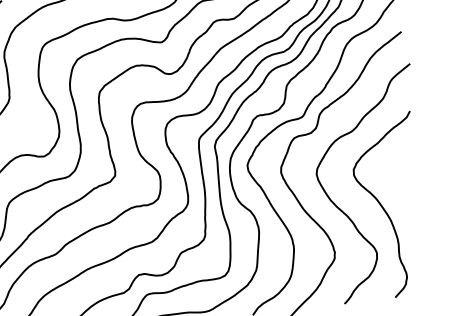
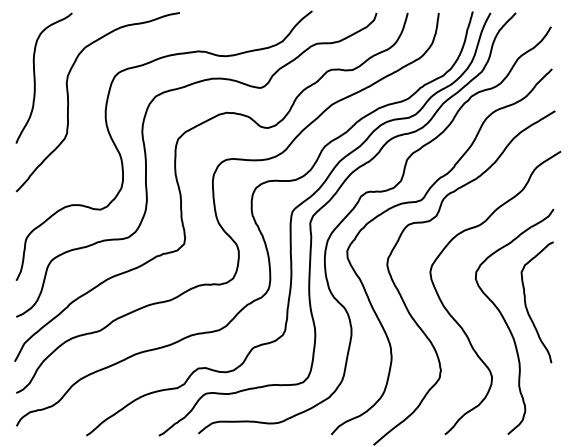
curve: (397, 189) -> (526, 302), added

